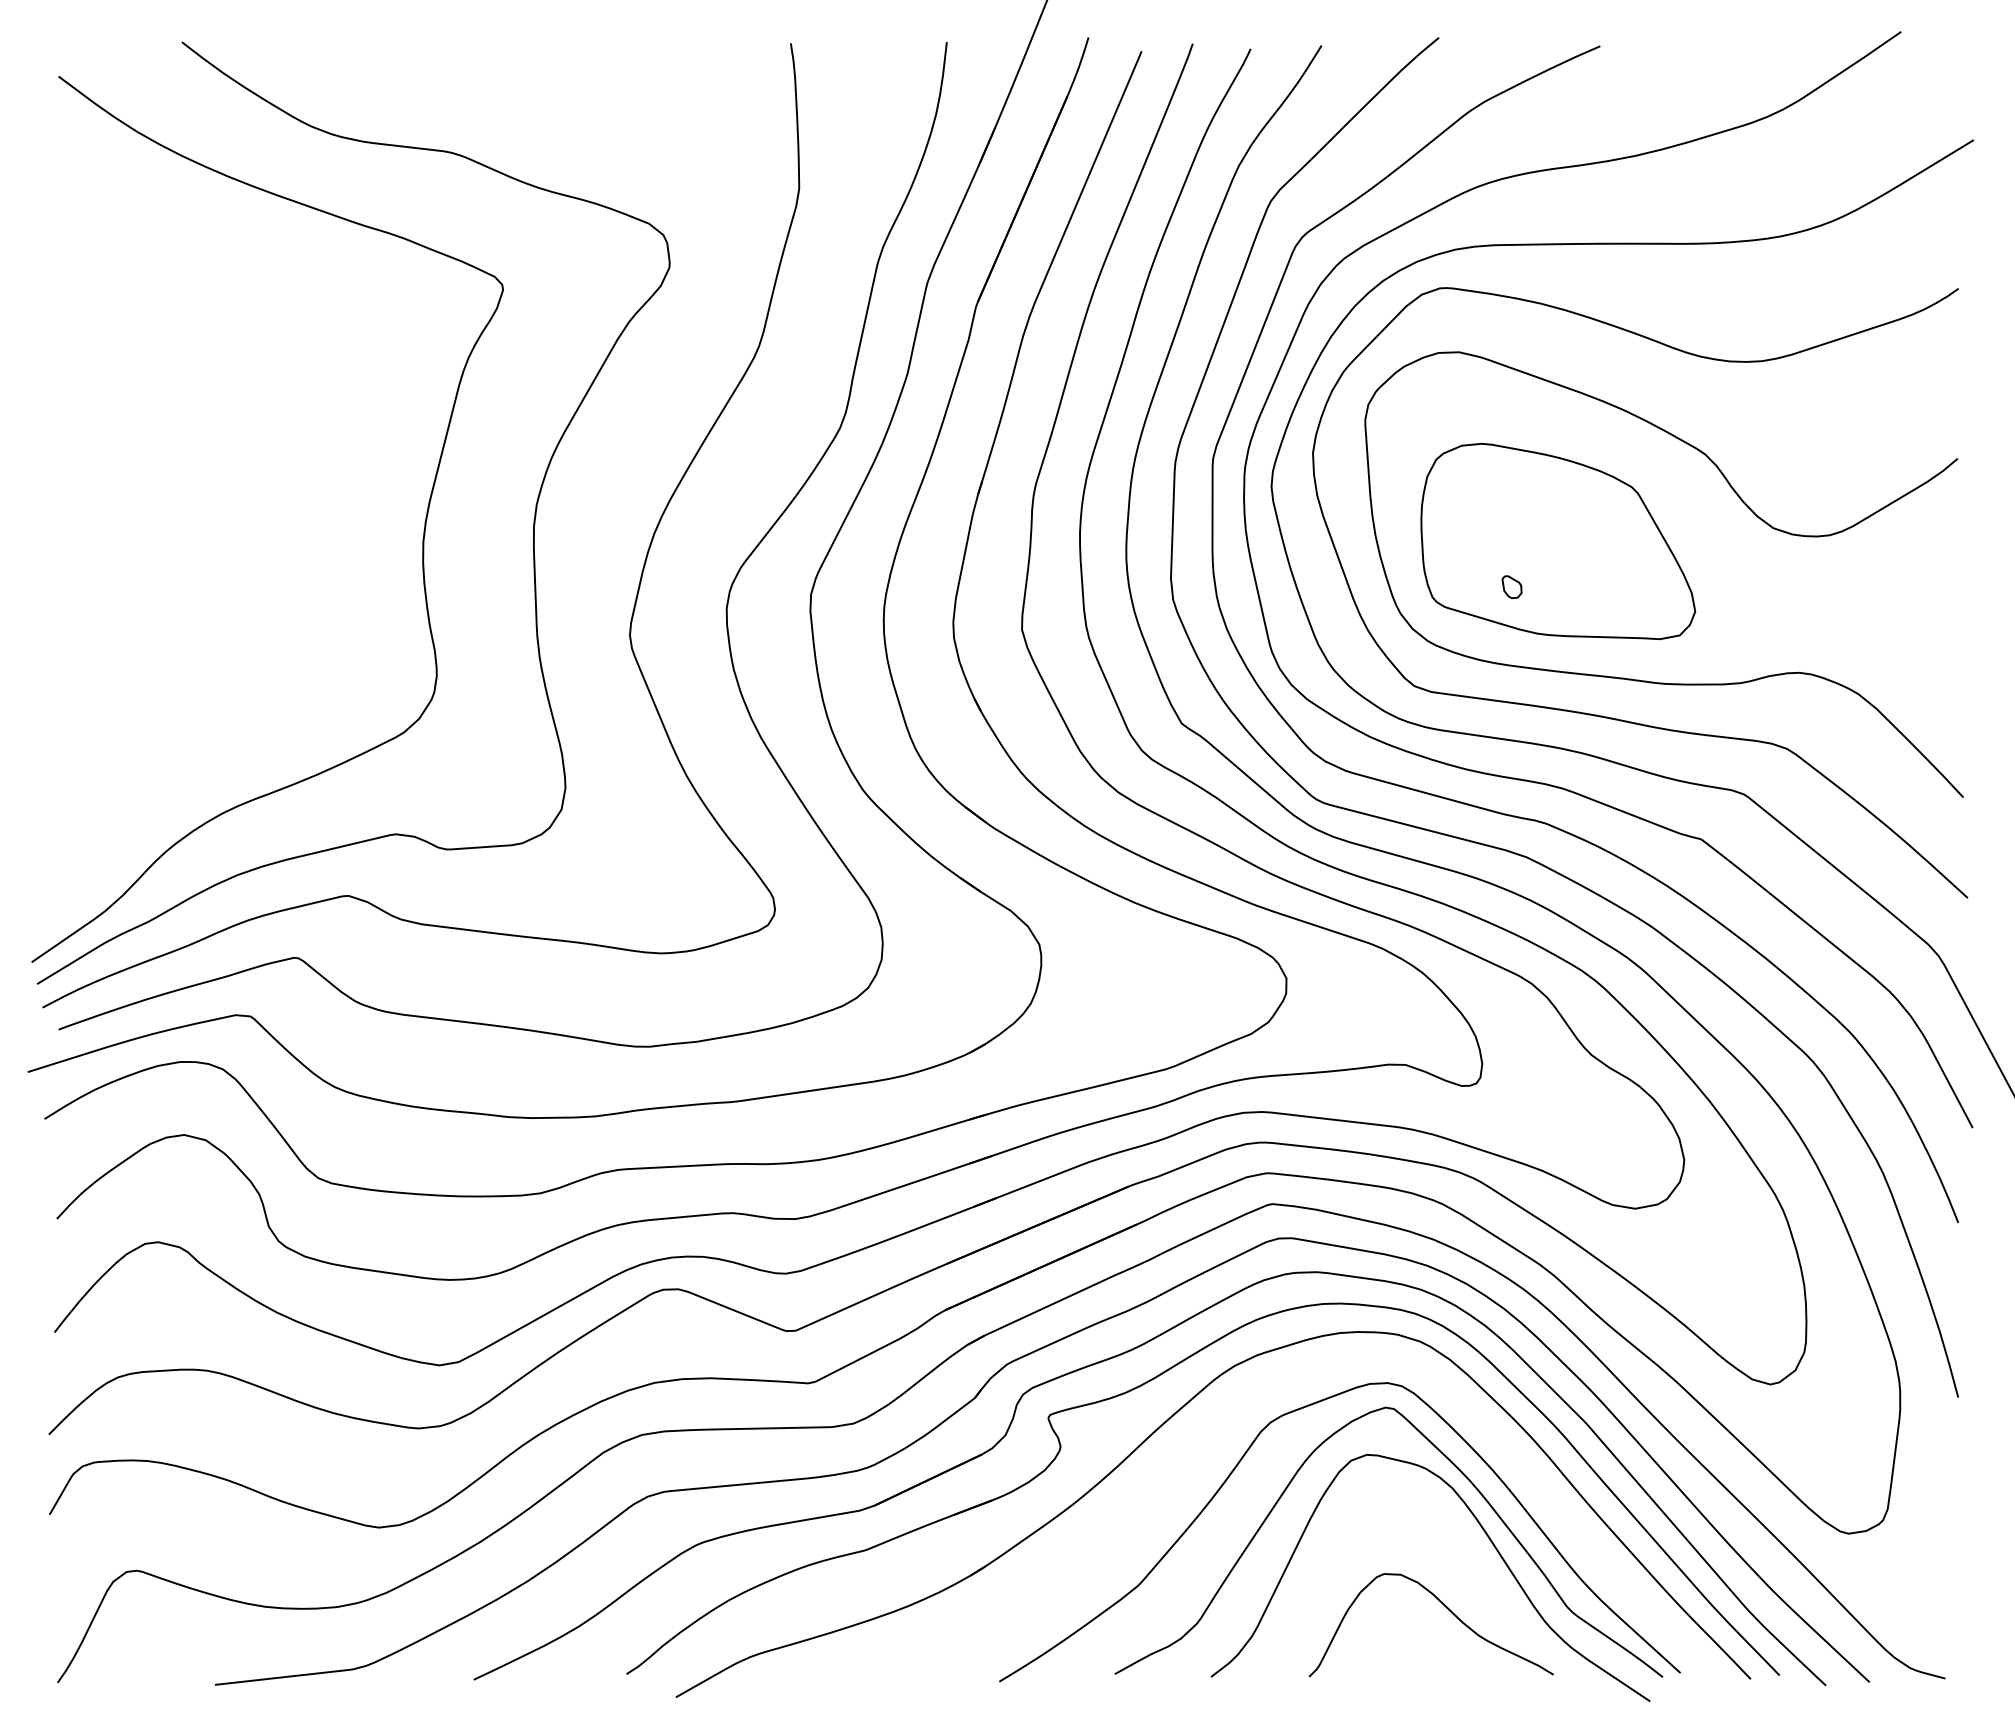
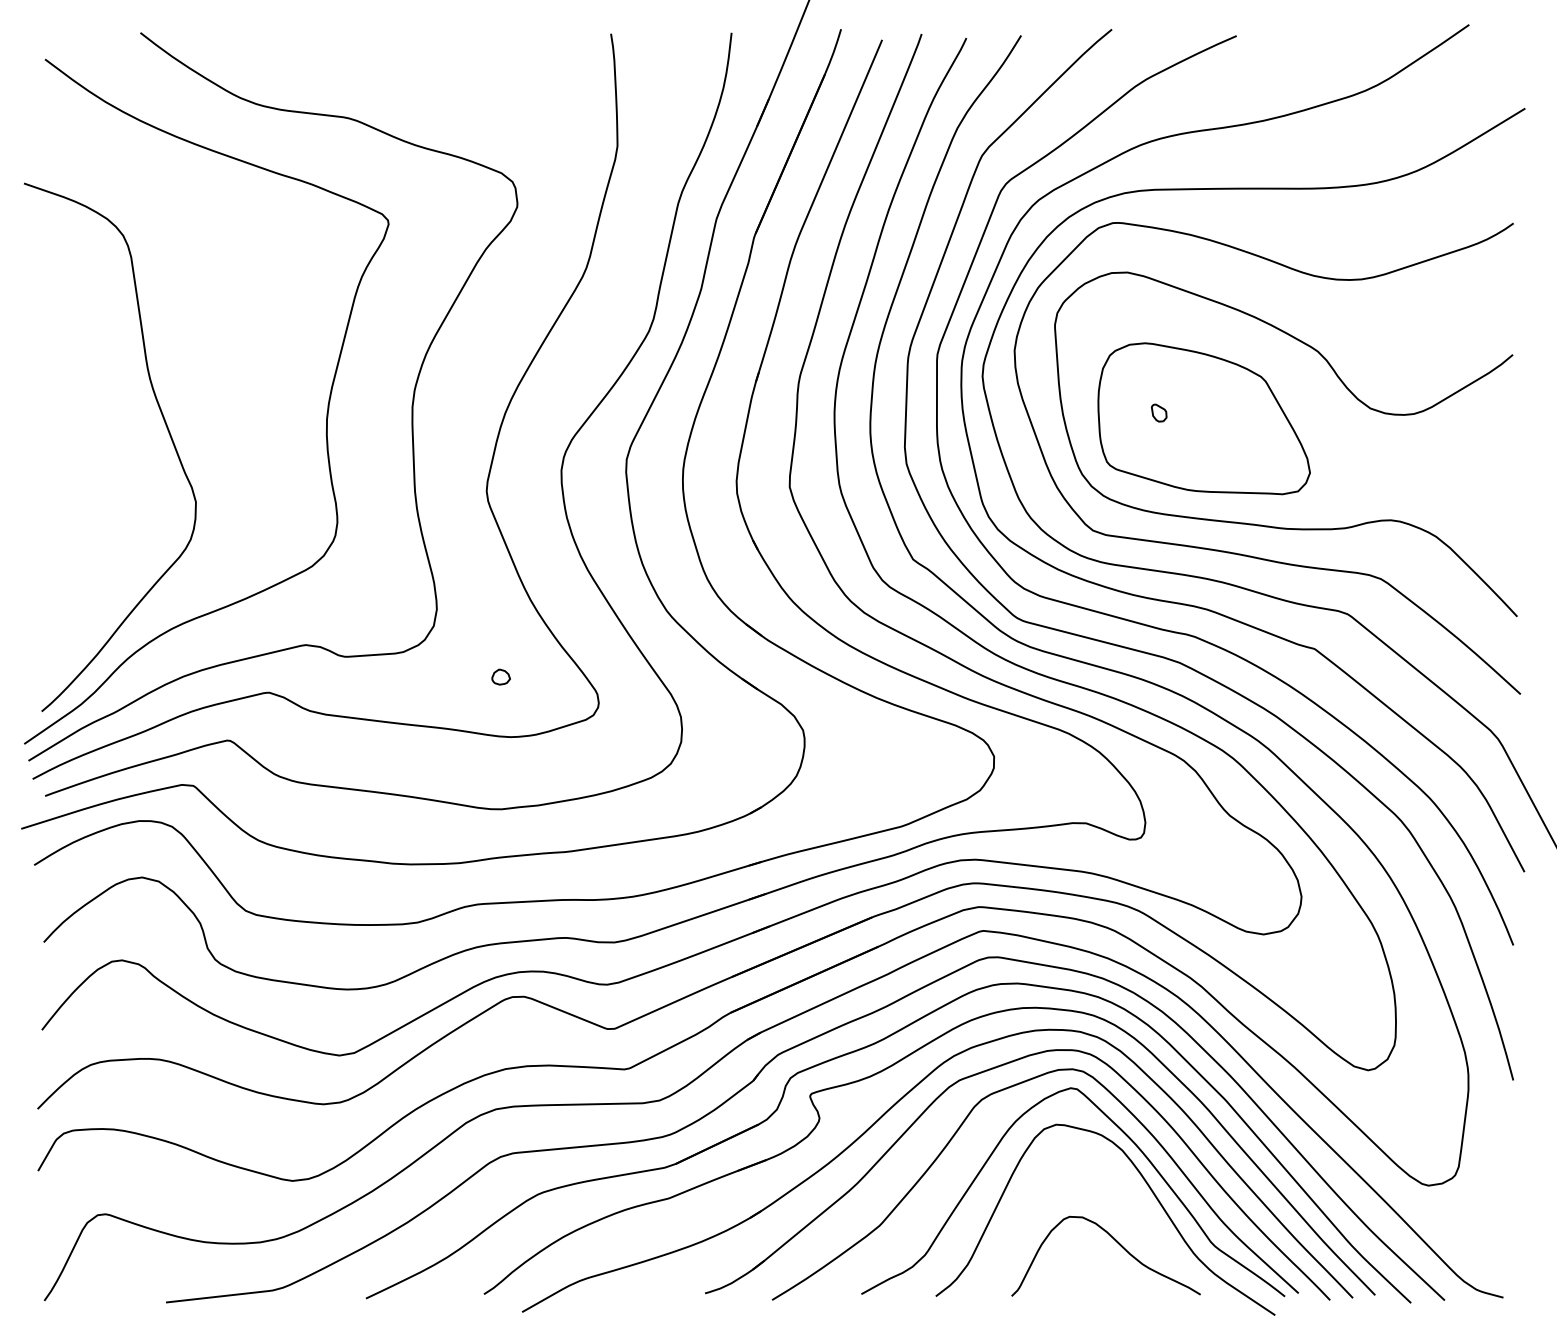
curve: (213, 547) -> (164, 423), added
part: (1511, 586) -> (1158, 412), moved
part: (648, 875) -> (501, 676), added
part: (1267, 1389) -> (979, 1074), added

